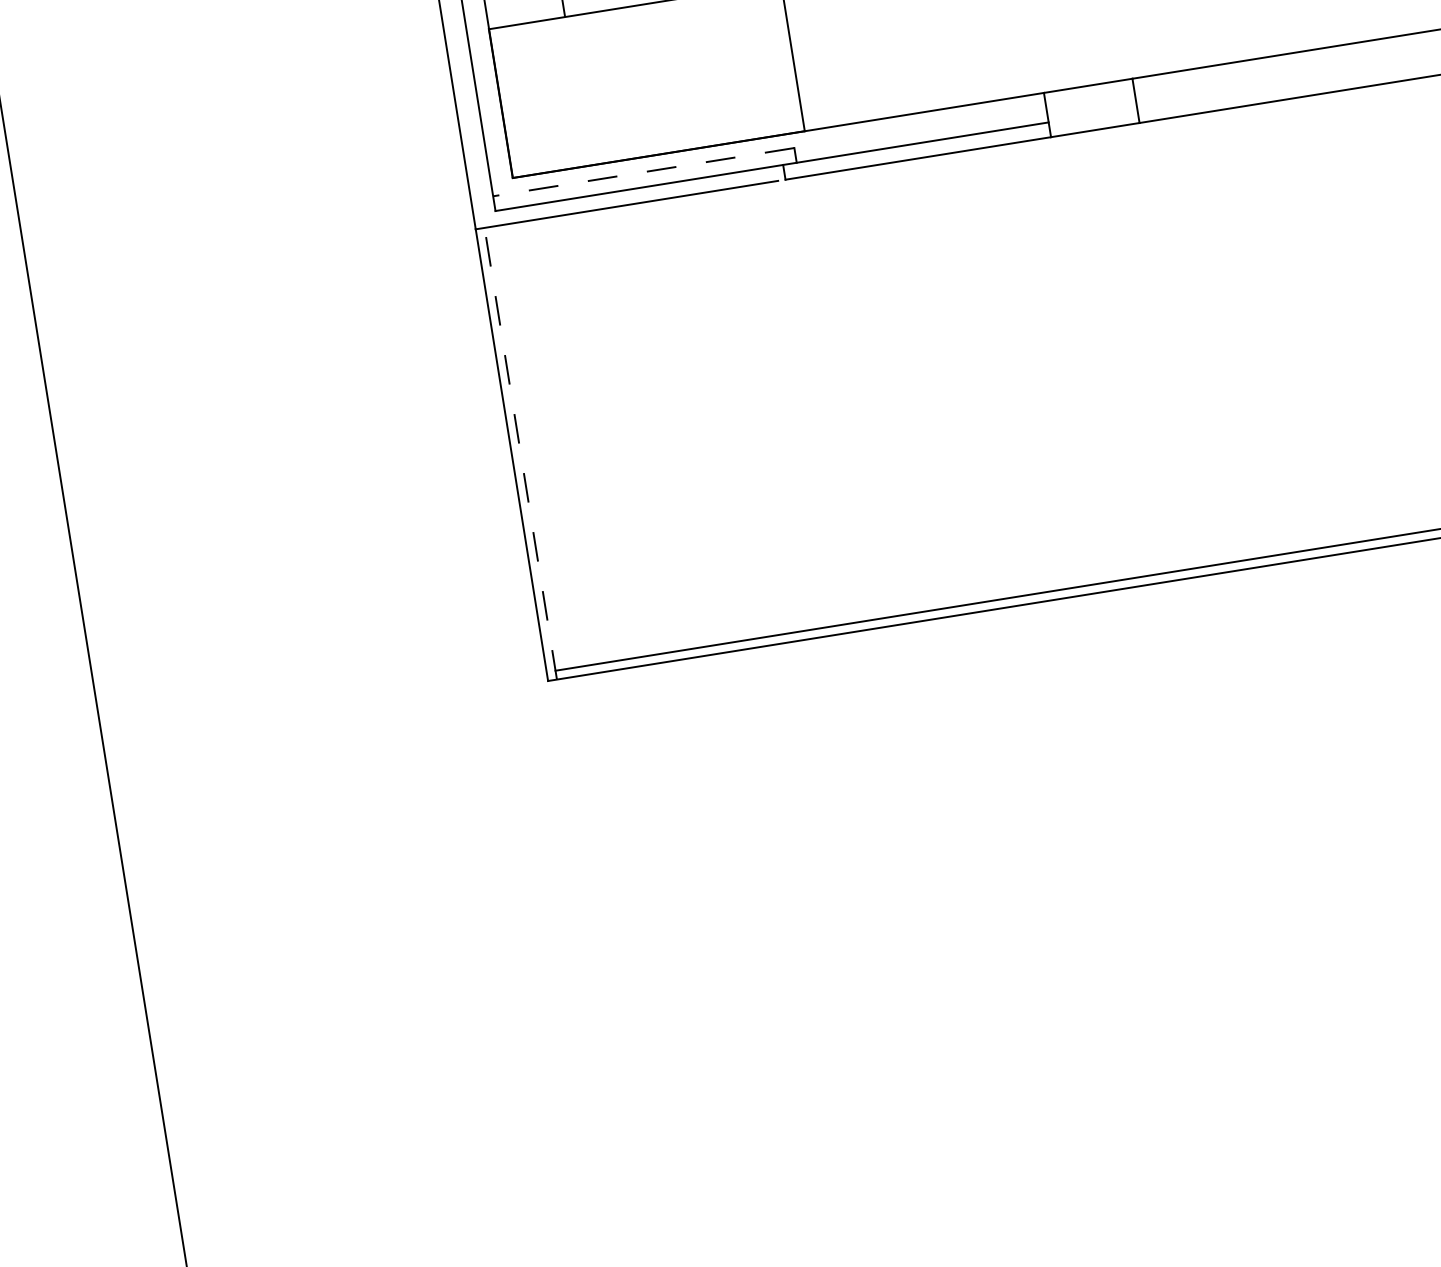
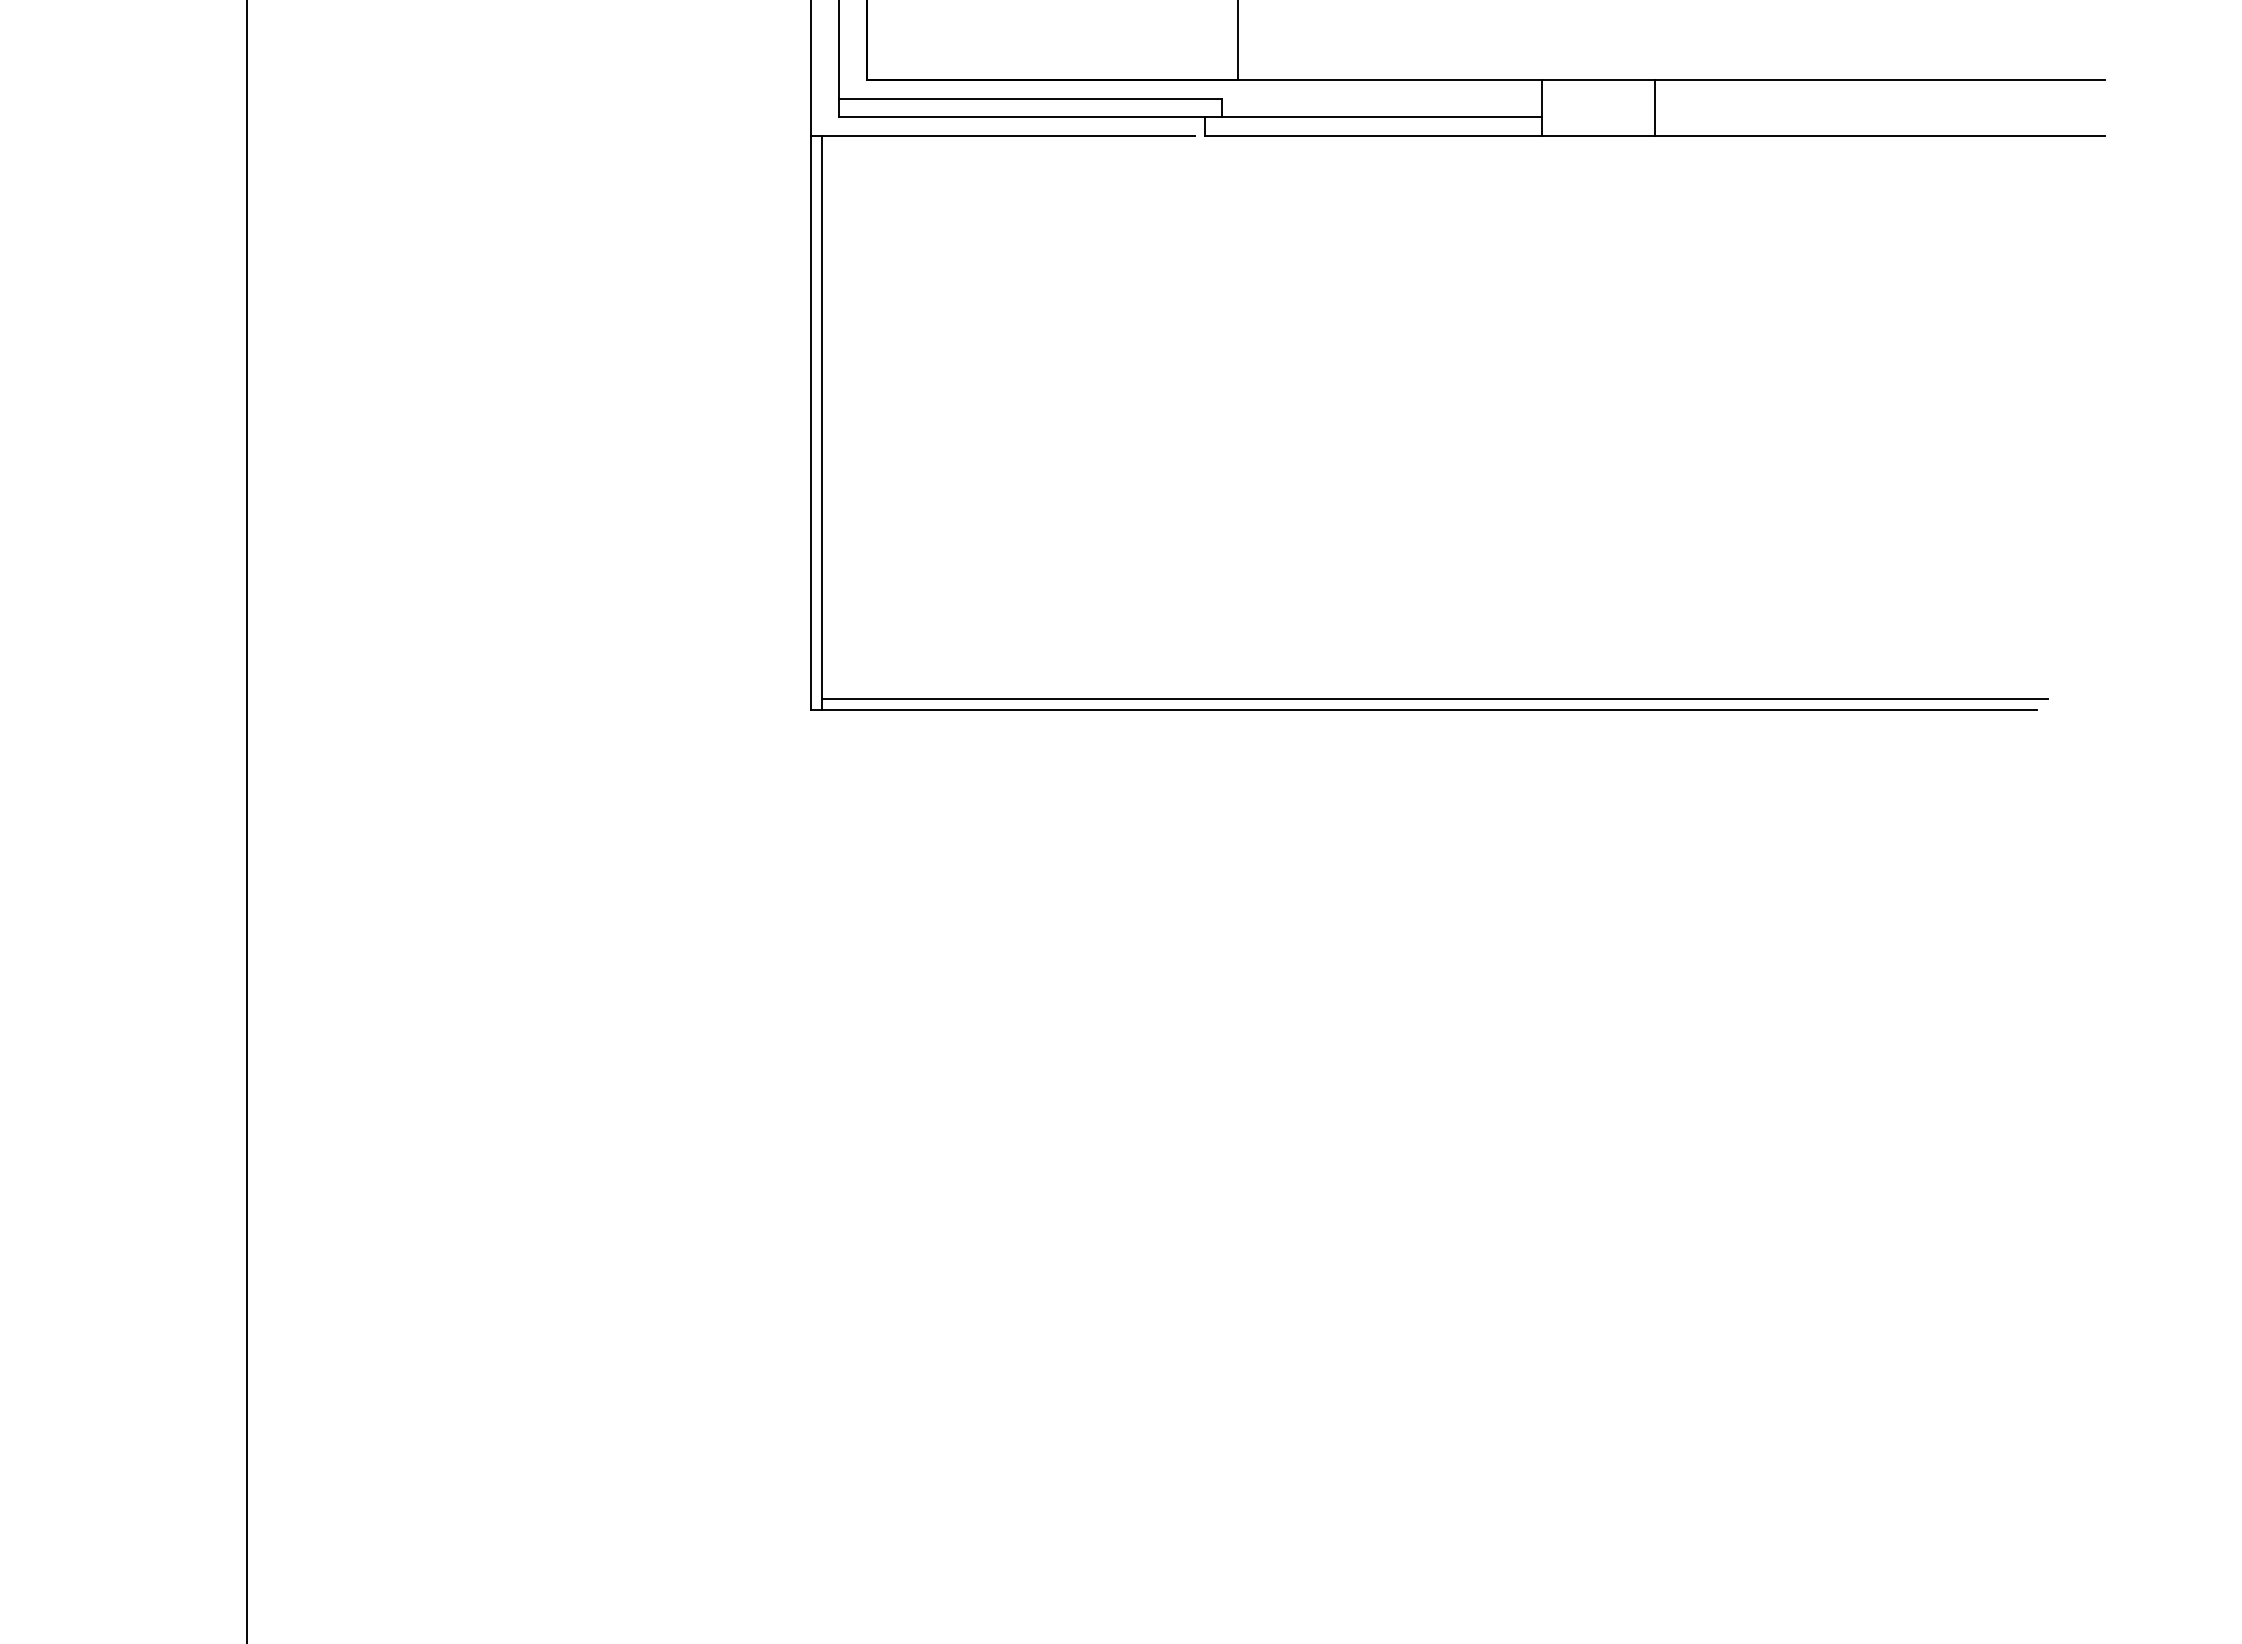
line: (643, 172) -> (1029, 98), dashed -> solid
line: (520, 453) -> (822, 422), dashed -> solid

